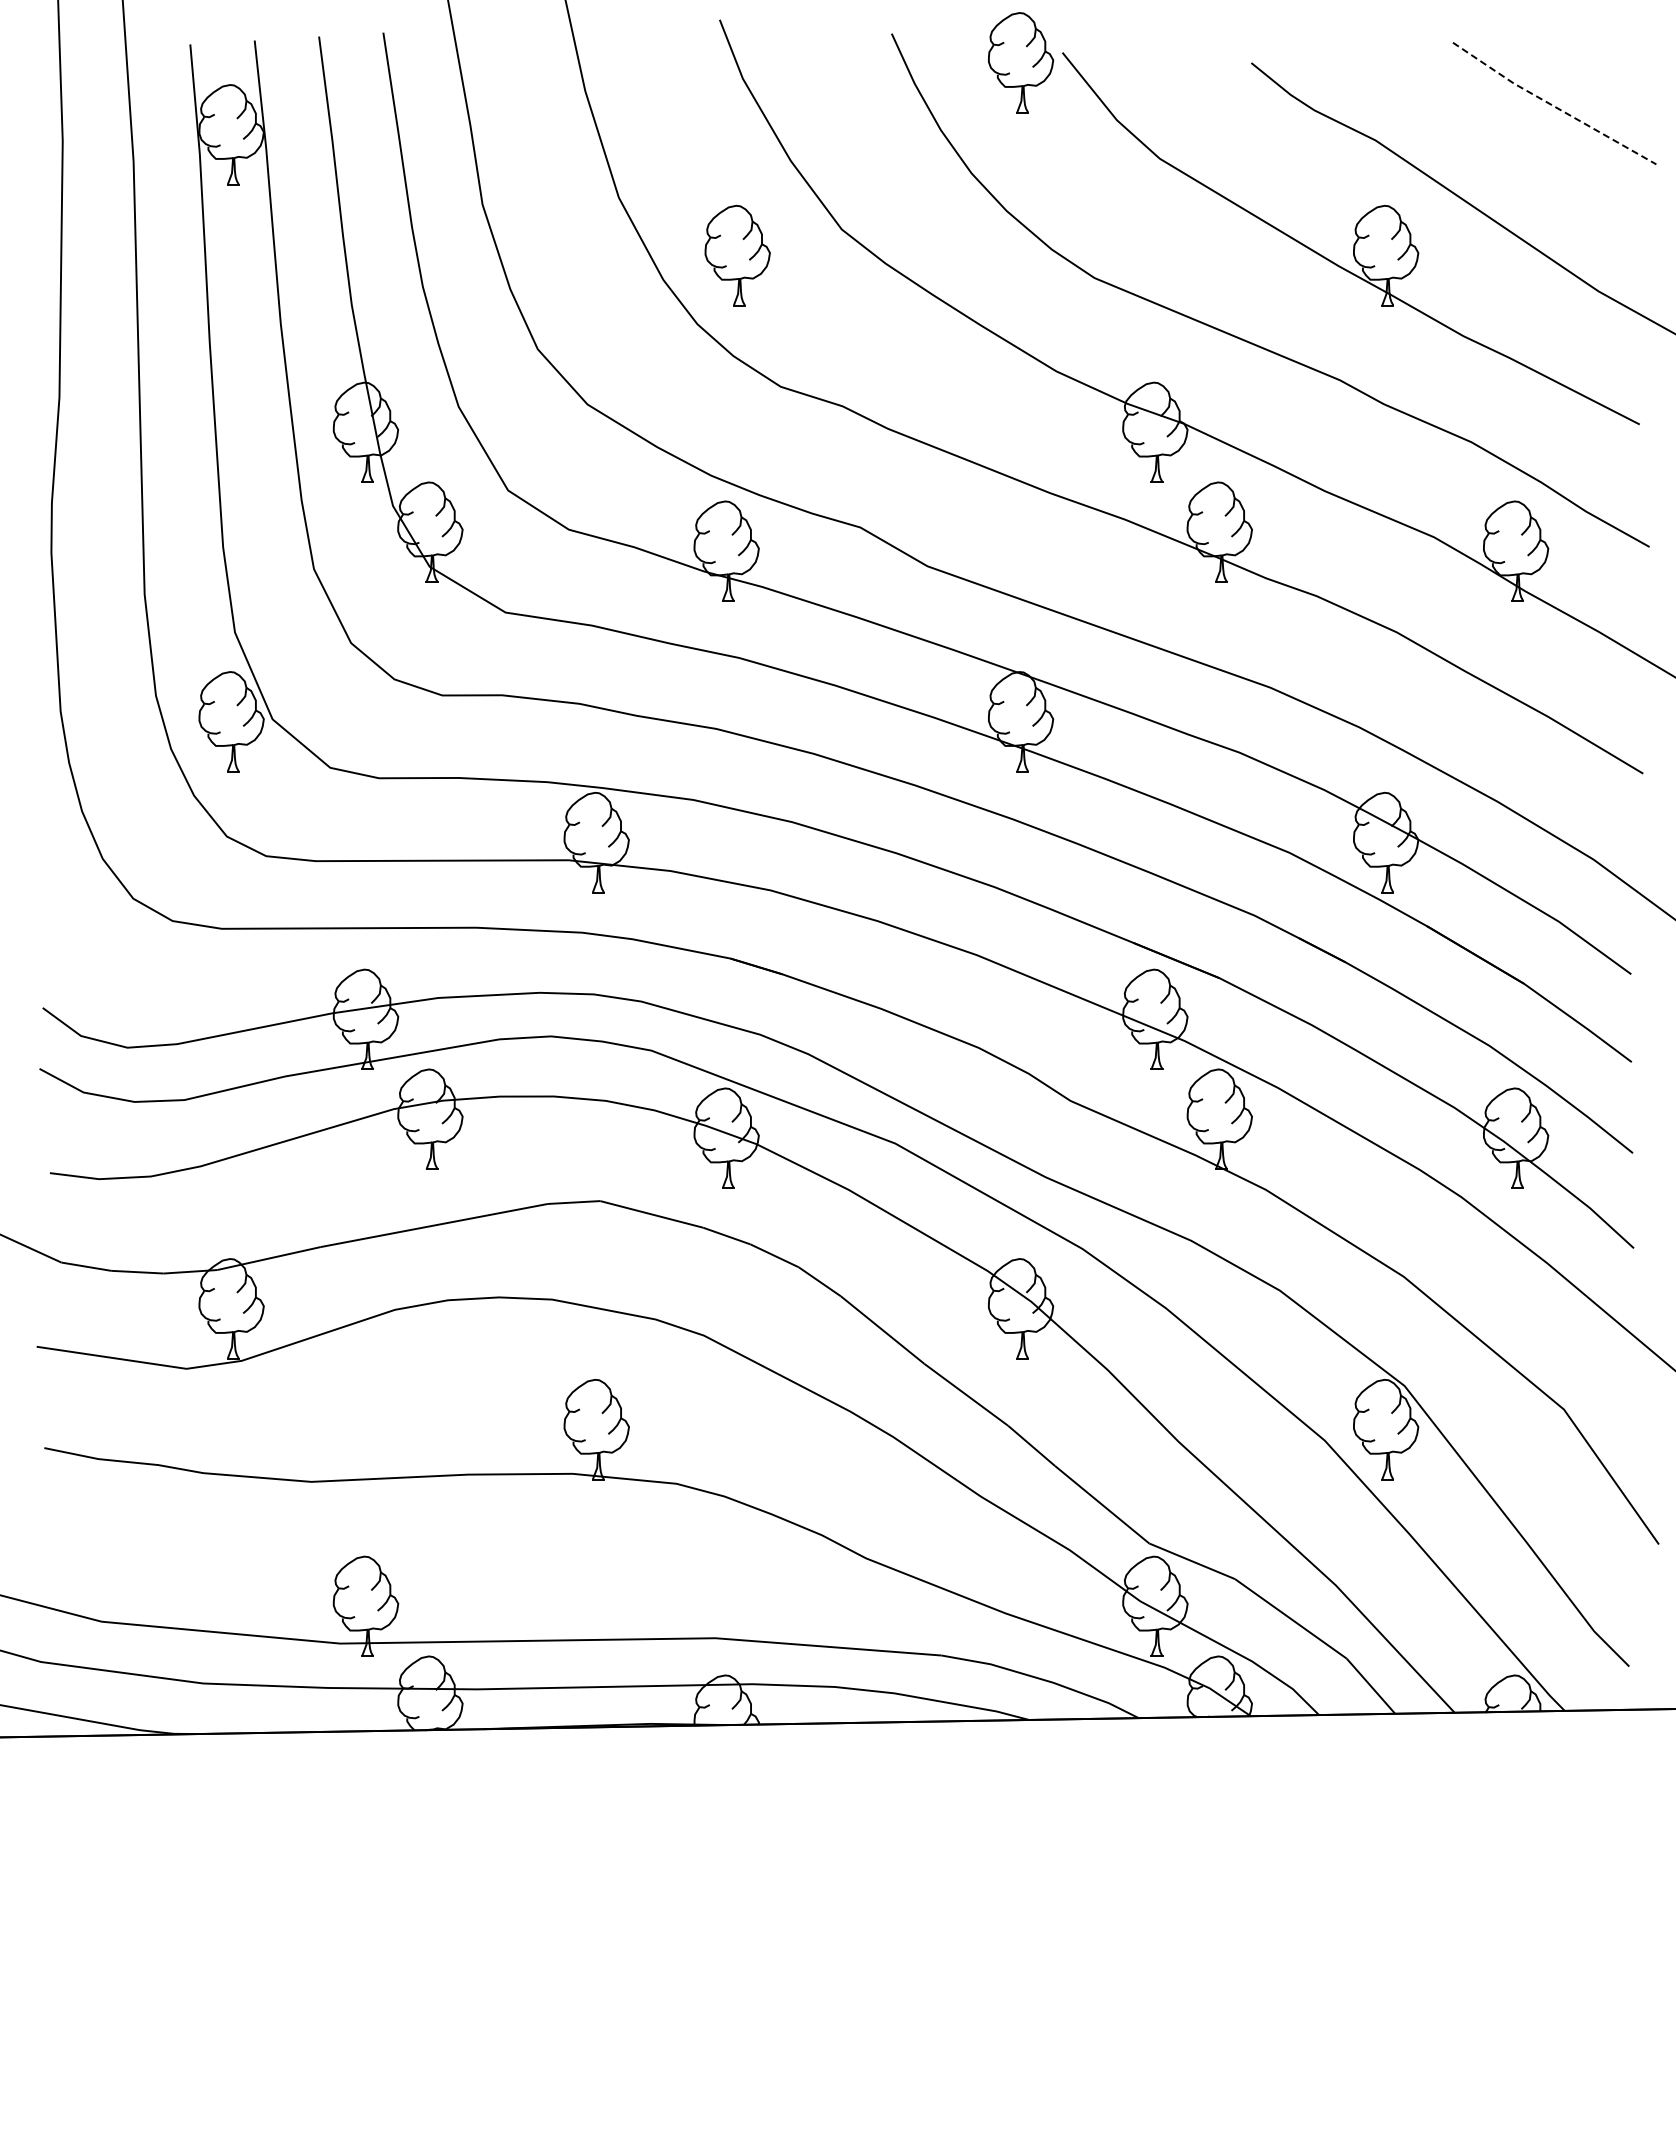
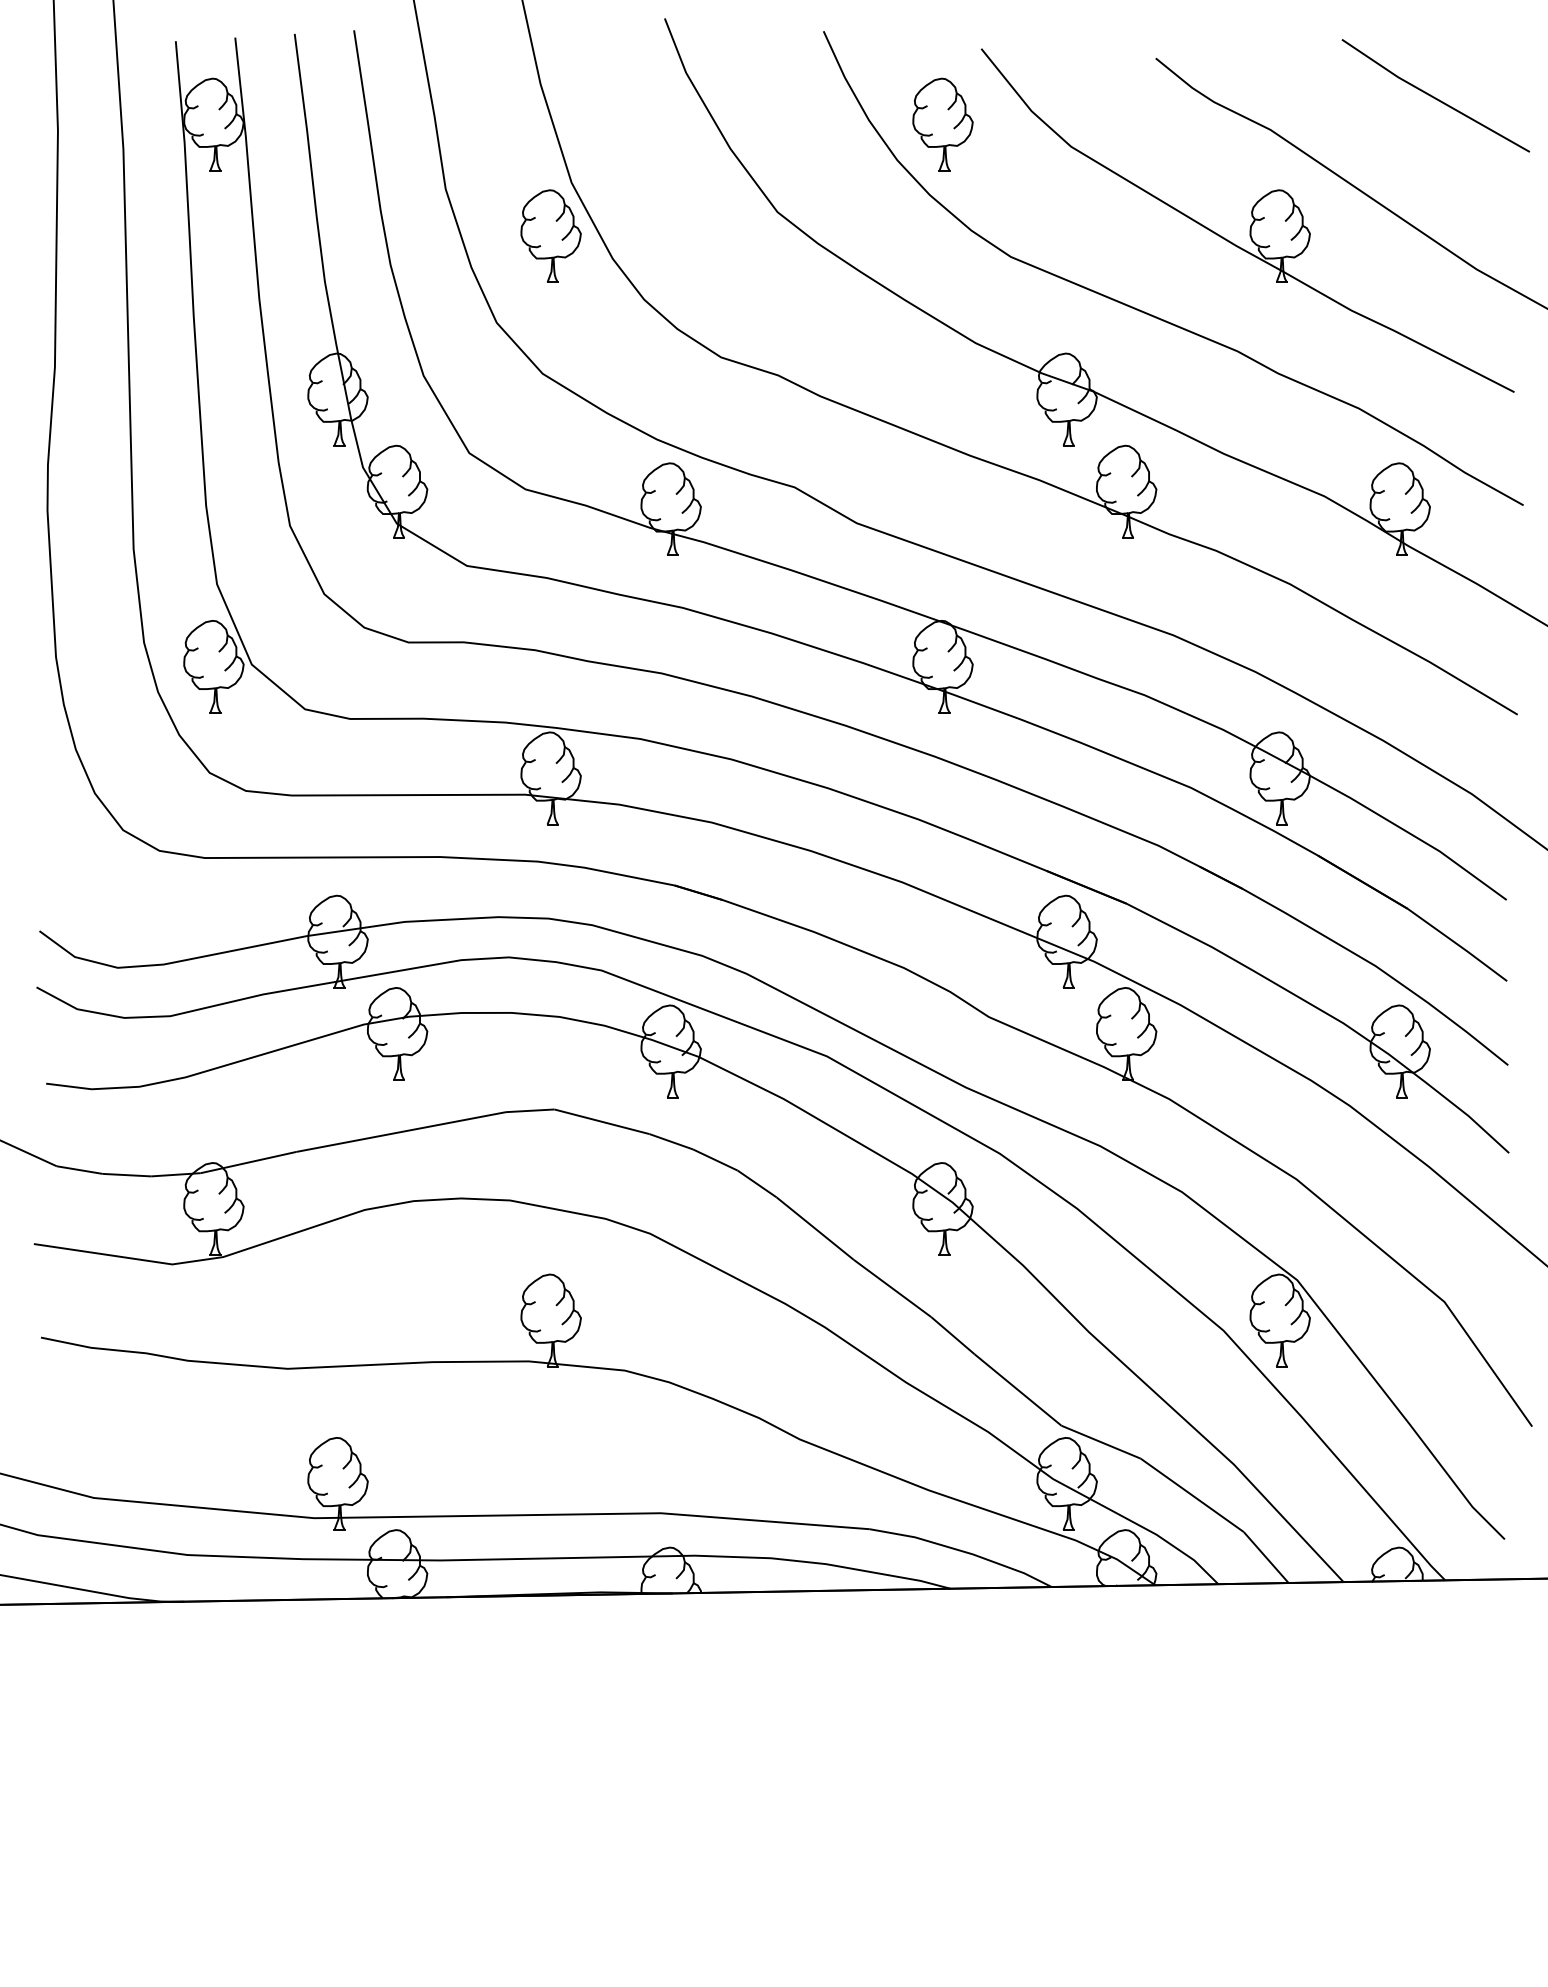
part: (1021, 62) -> (943, 124), moved
line: (1552, 105) -> (1433, 97), dashed -> solid
part: (737, 255) -> (550, 236), moved

